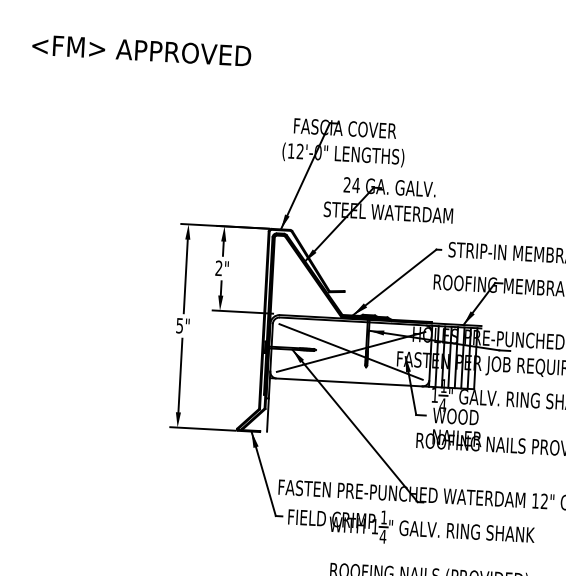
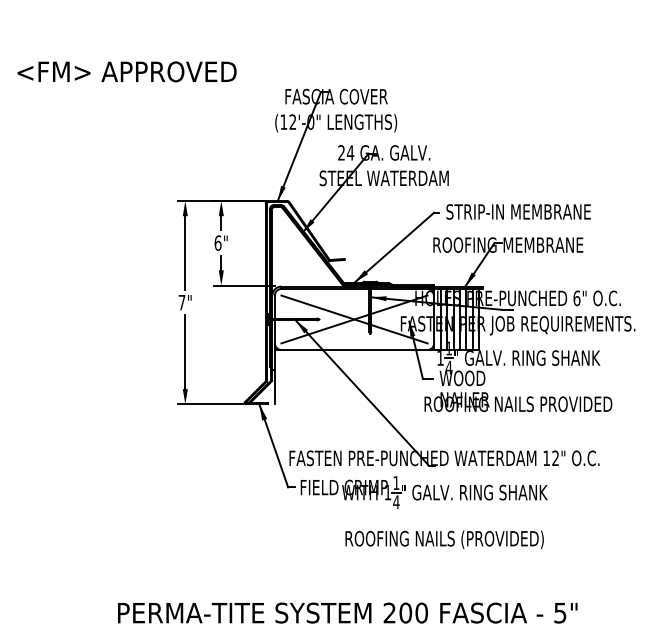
text: (141, 50) -> (126, 71), moved
text: (218, 267) -> (217, 242), 2" -> 6"
text: (179, 325) -> (181, 302), 5" -> 7"

